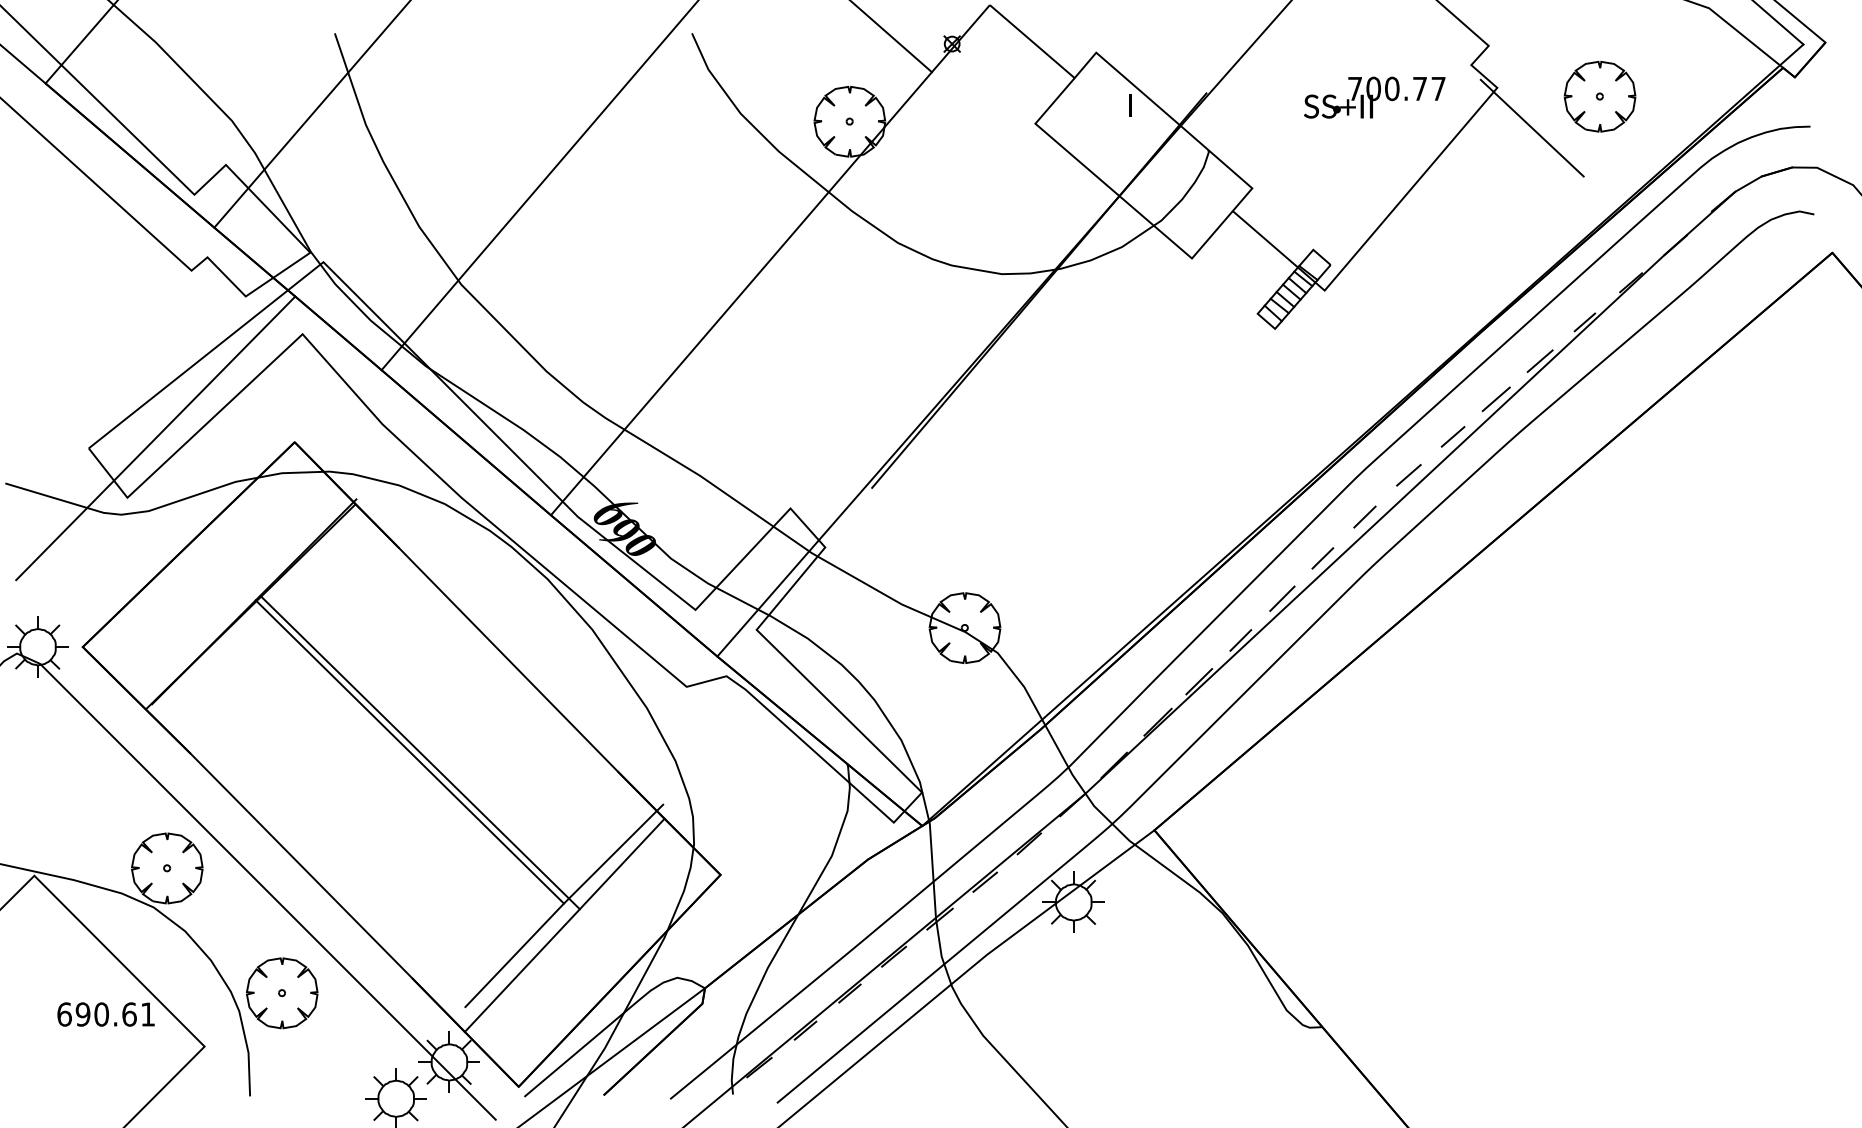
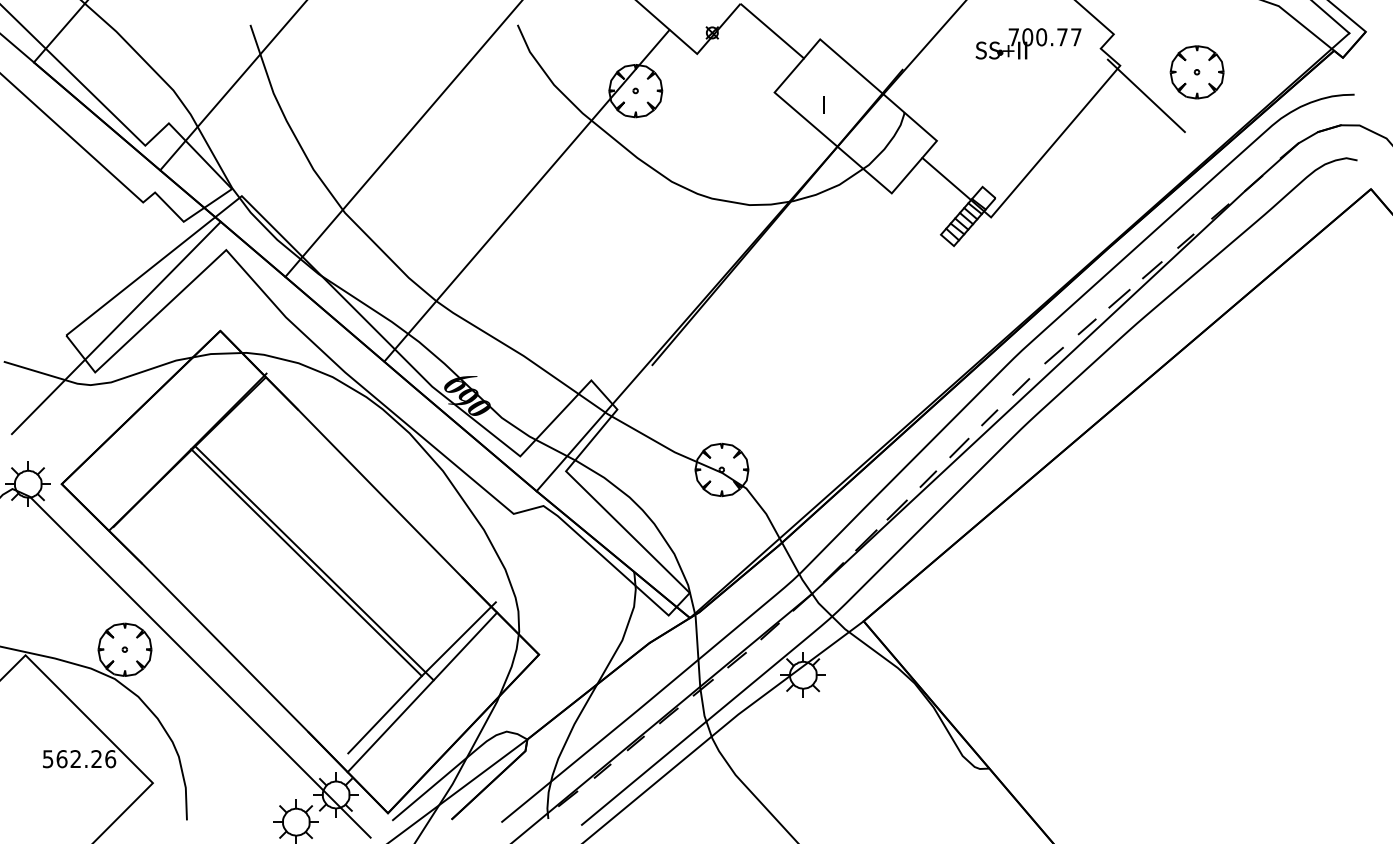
part: (1374, 97) -> (1028, 43), moved
text: (1130, 105) -> (824, 105), moved
line: (740, 293) -> (526, 195), moved
part: (282, 993) -> (211, 743), removed
text: (106, 1014) -> (79, 759), 690.61 -> 562.26

